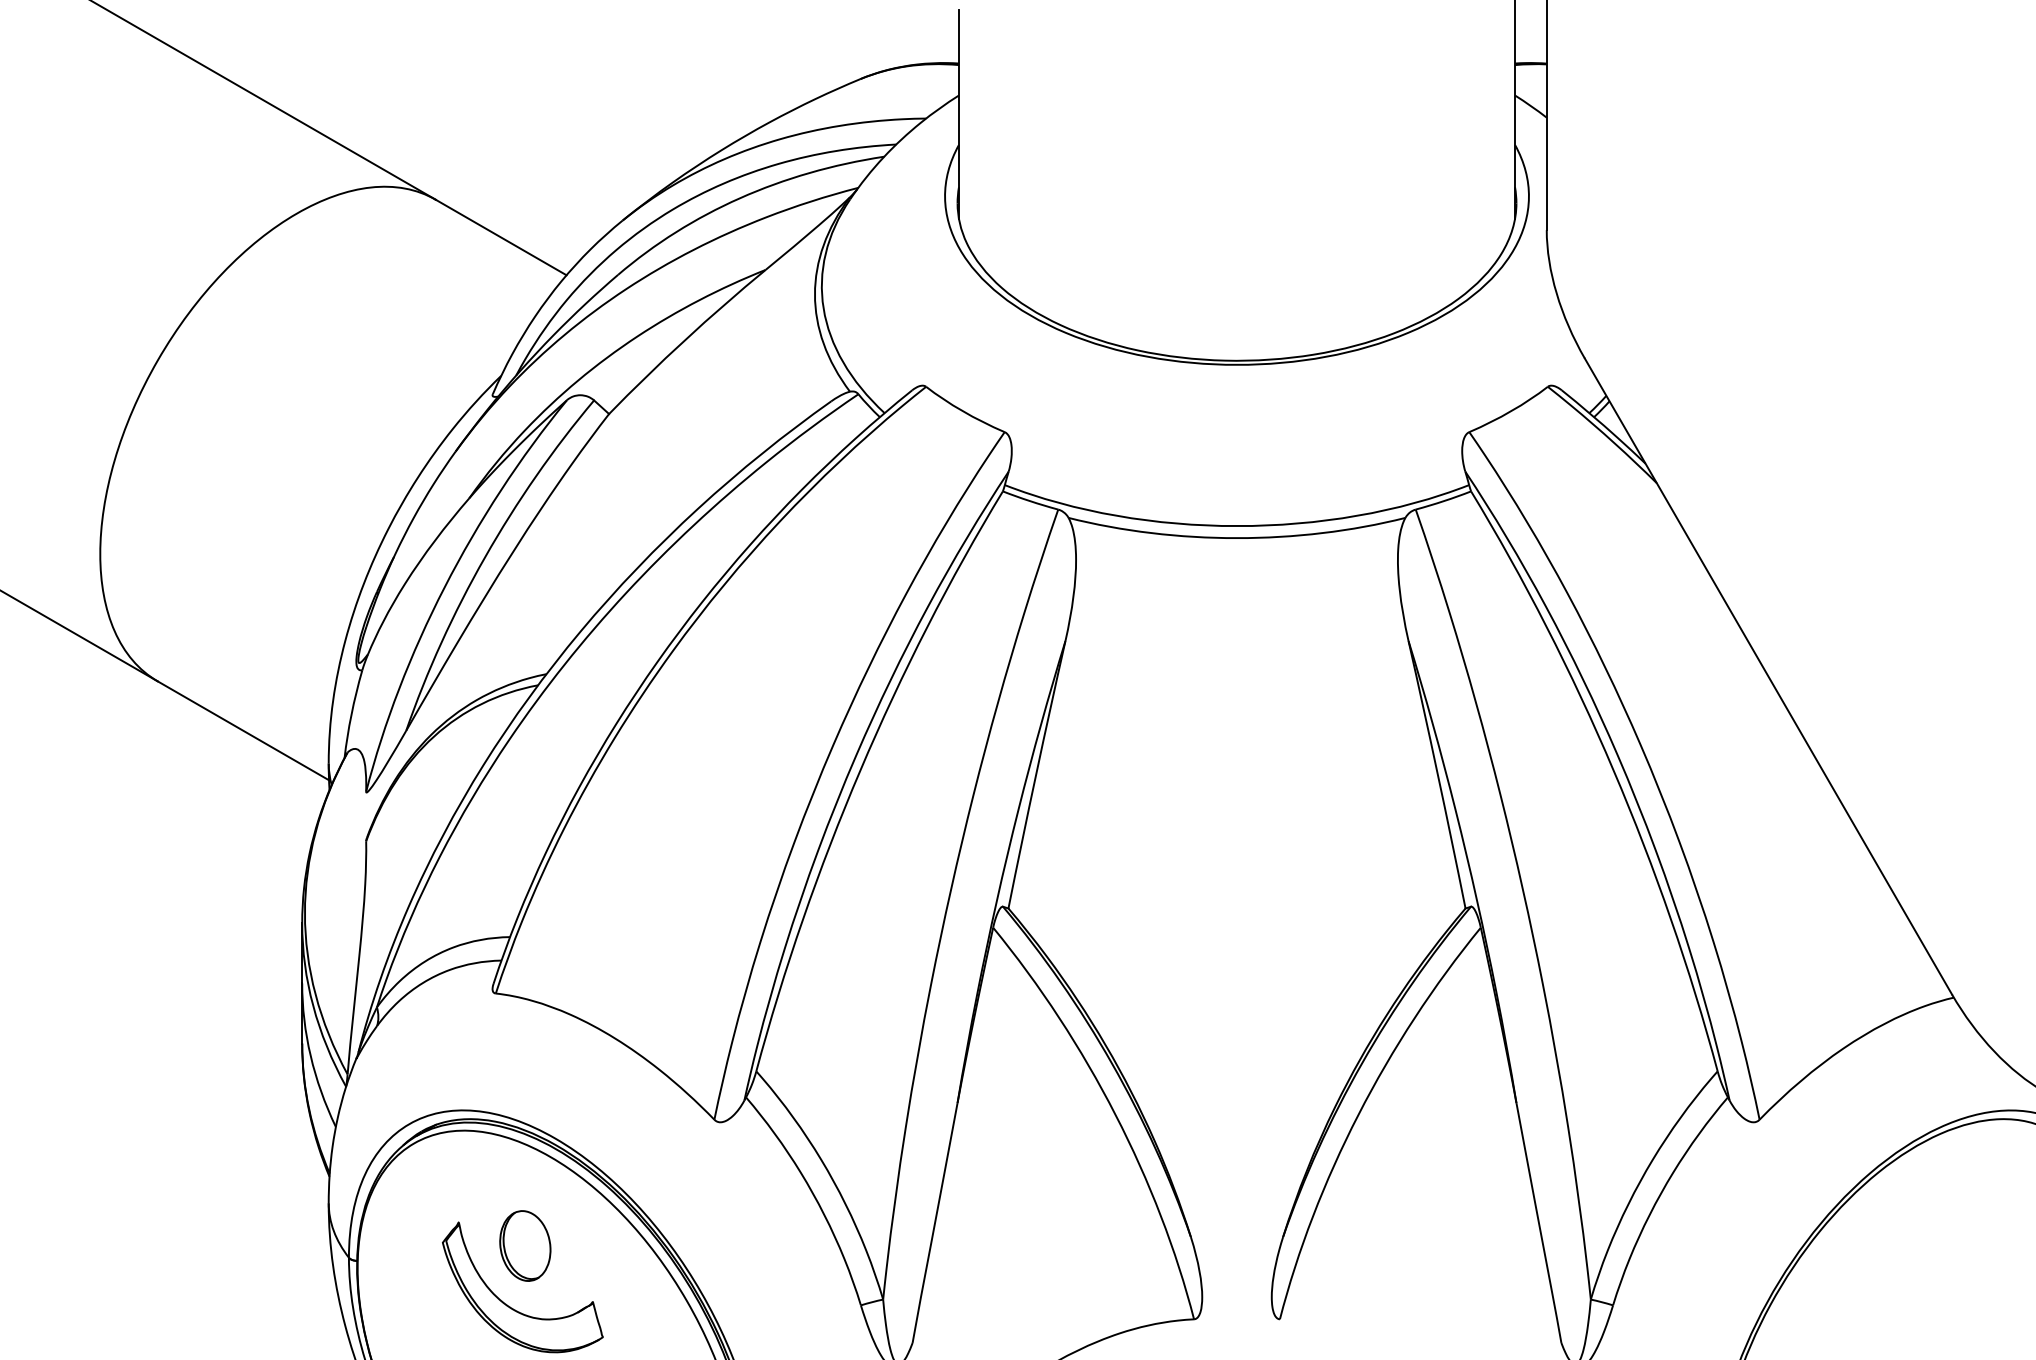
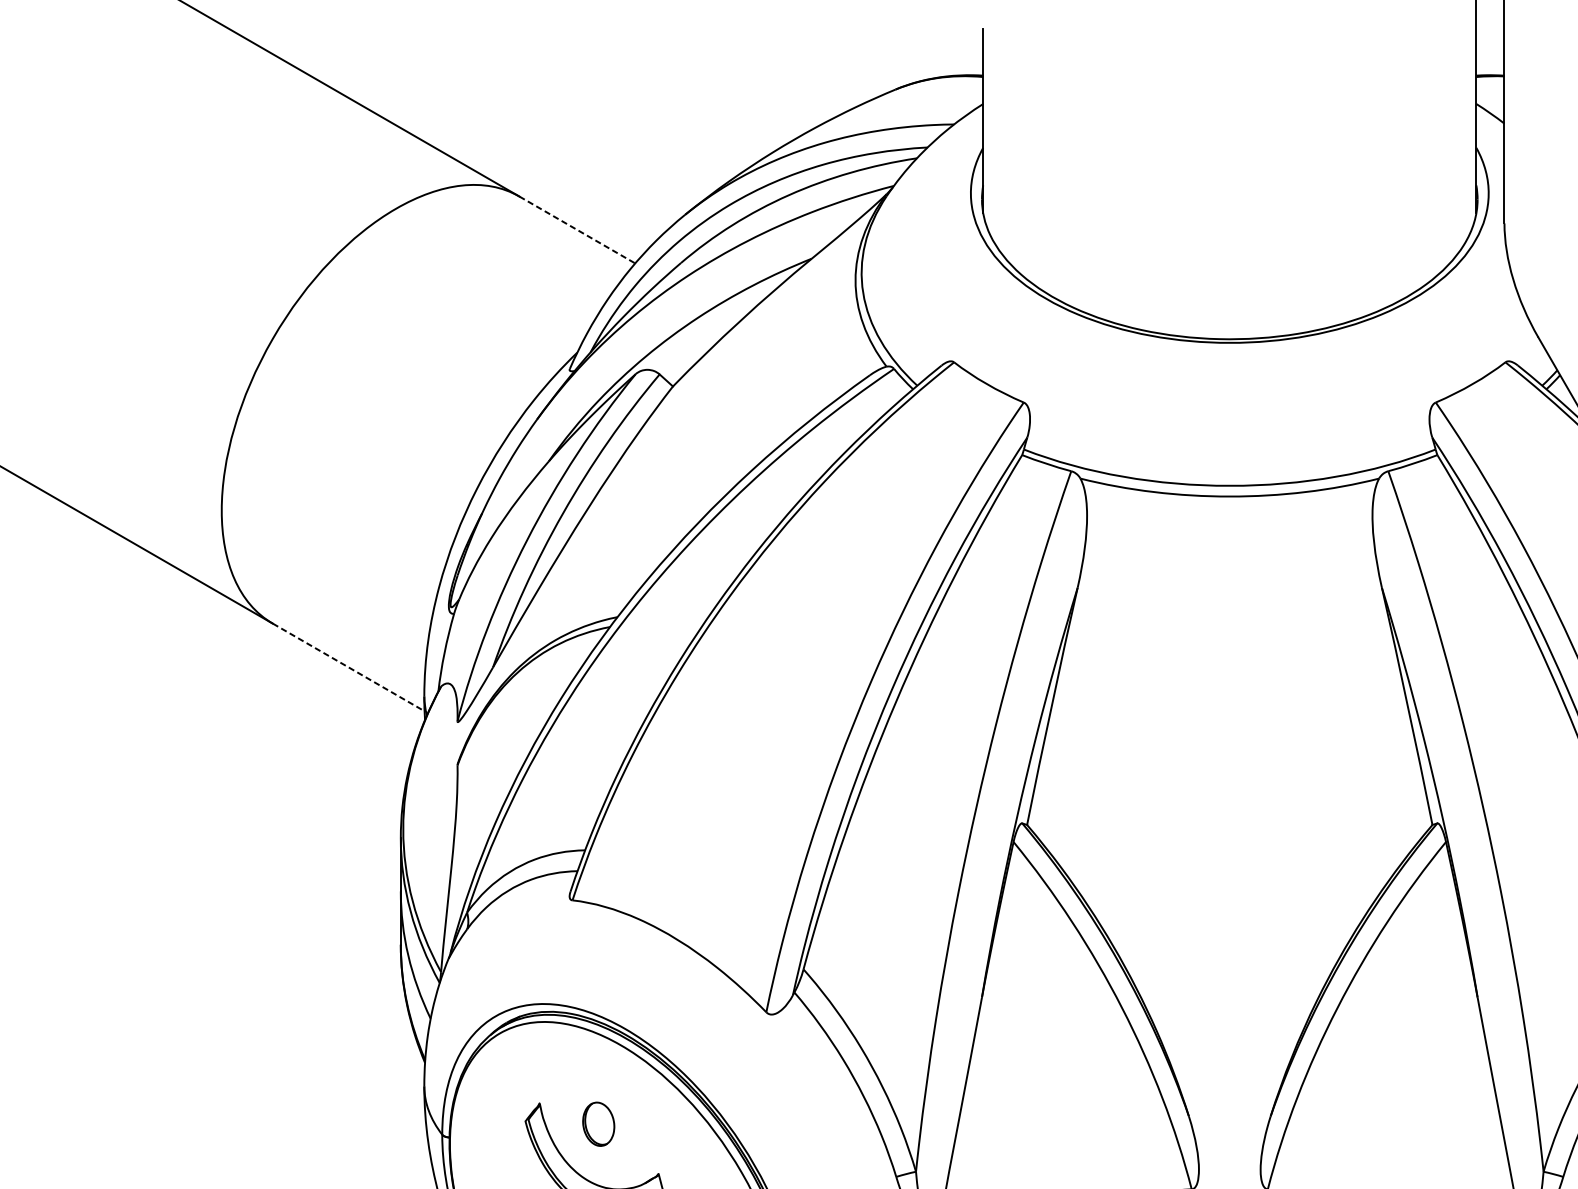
line: (501, 237) -> (577, 229), solid -> dashed
line: (243, 730) -> (348, 667), solid -> dashed
part: (525, 1245) -> (598, 1123), size x0.7

